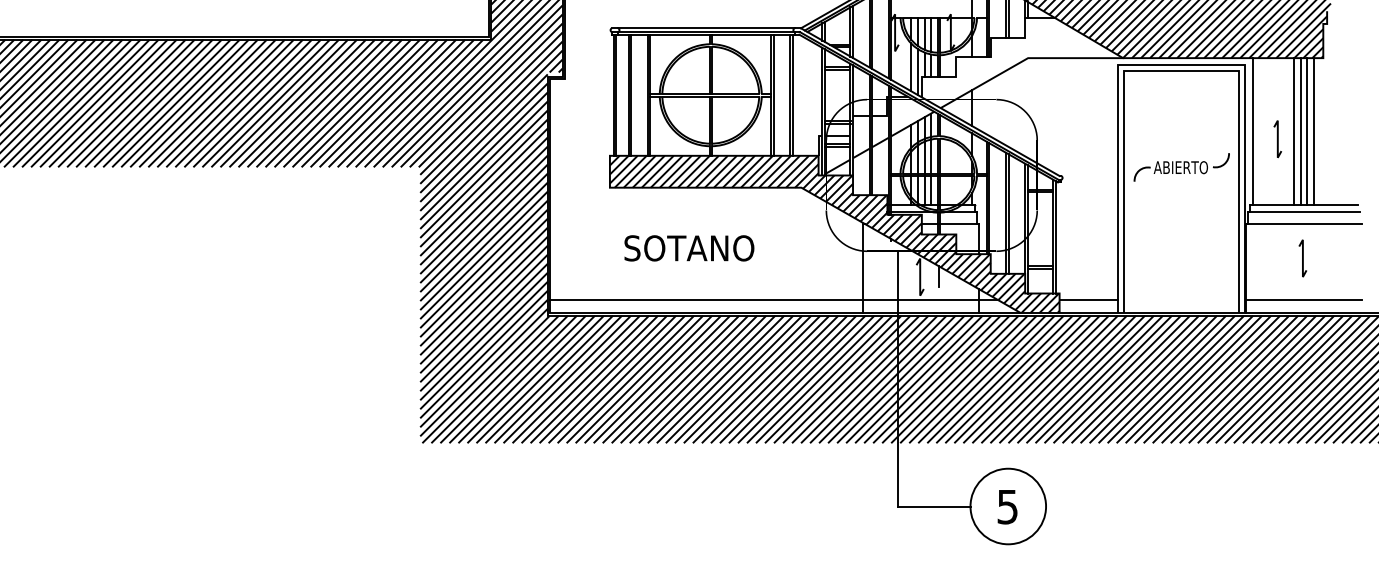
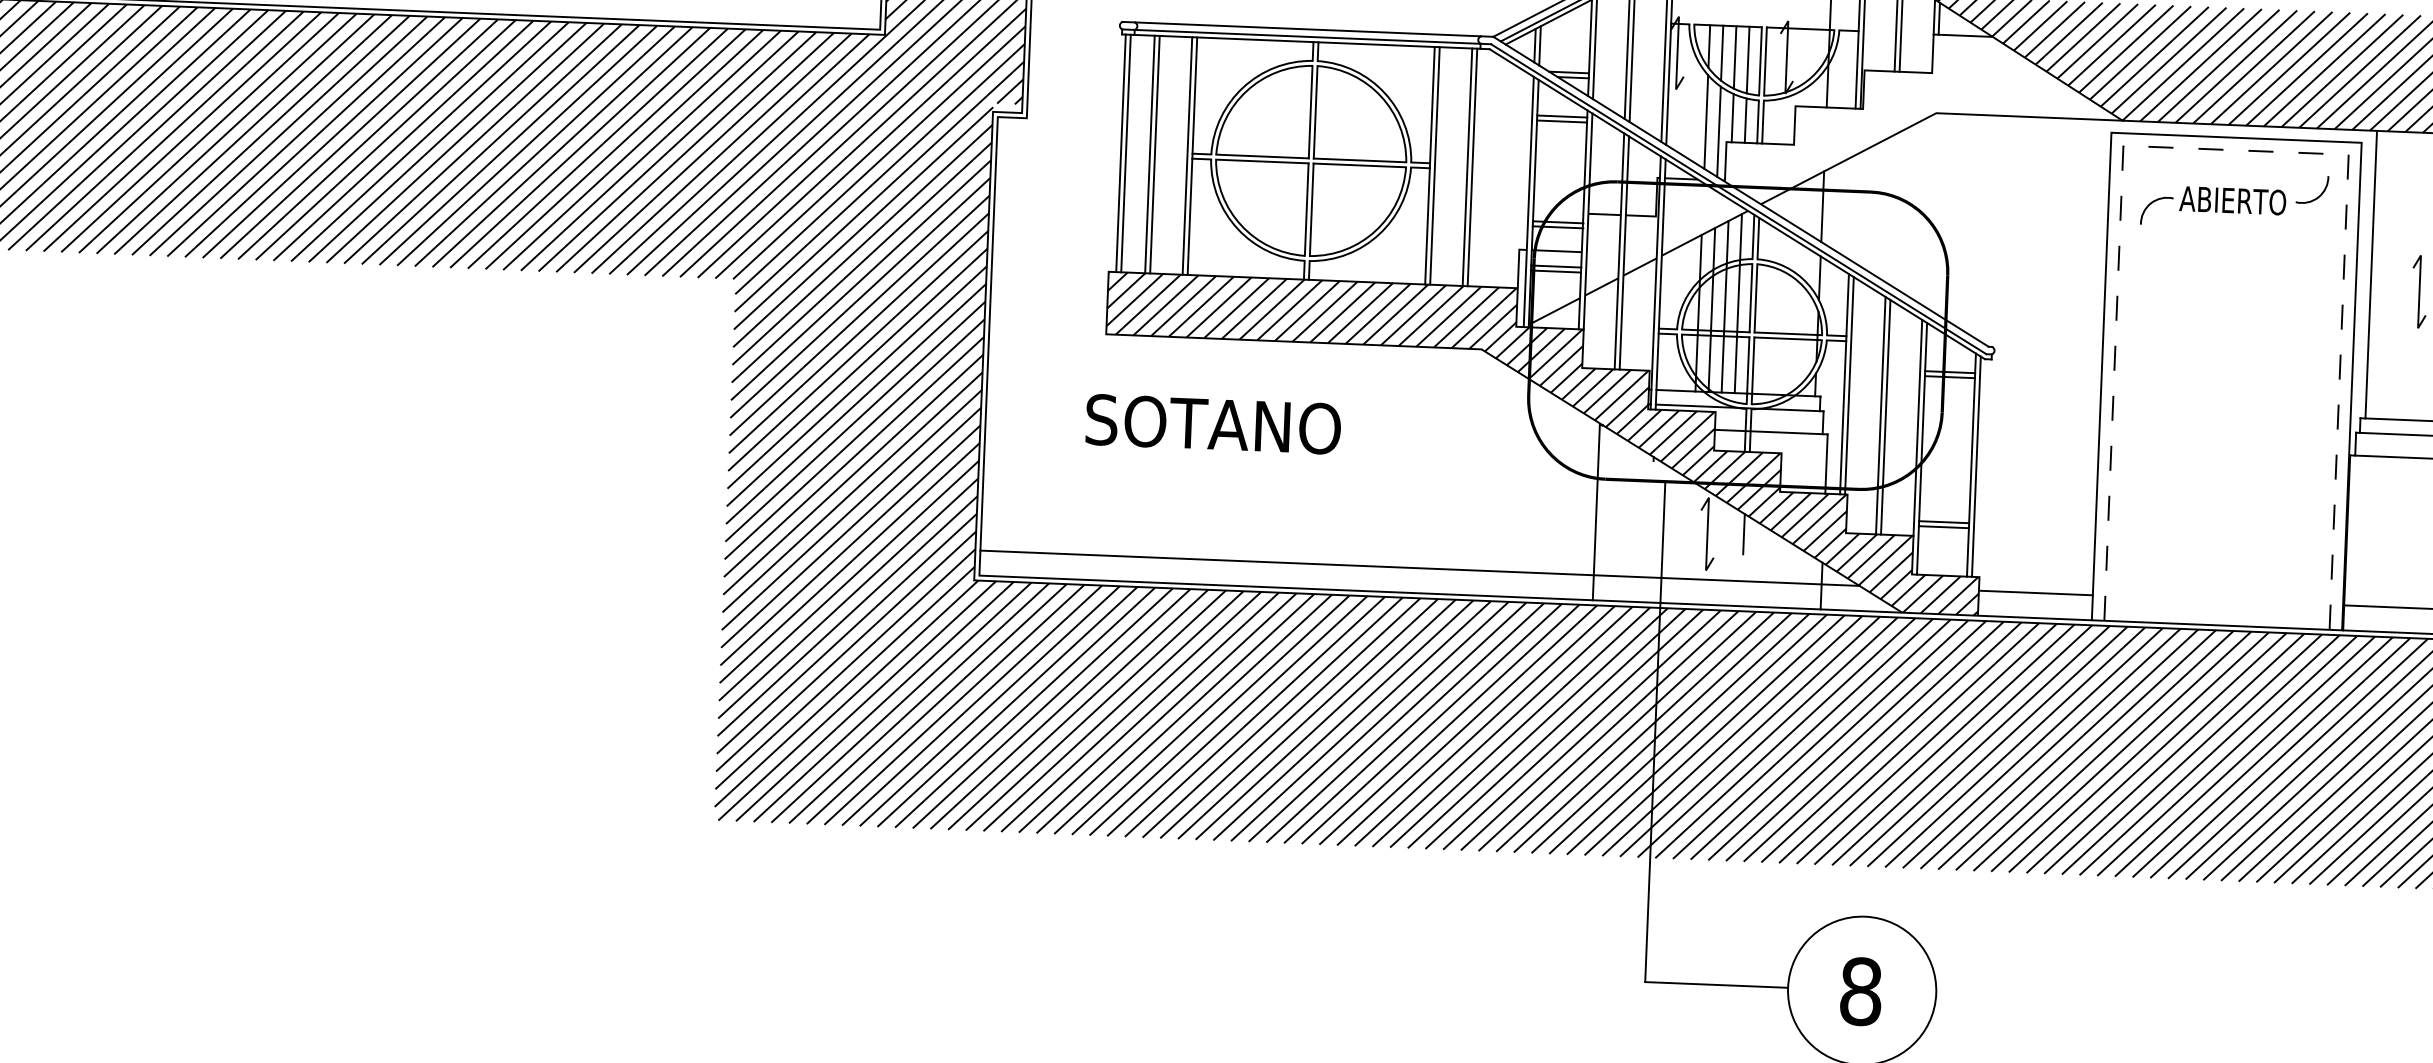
line: (1181, 70) -> (2236, 149), solid -> dashed
part: (1181, 167) -> (2234, 200), moved
text: (689, 248) -> (1213, 424), moved
text: (1007, 506) -> (1860, 990), 5 -> 8

